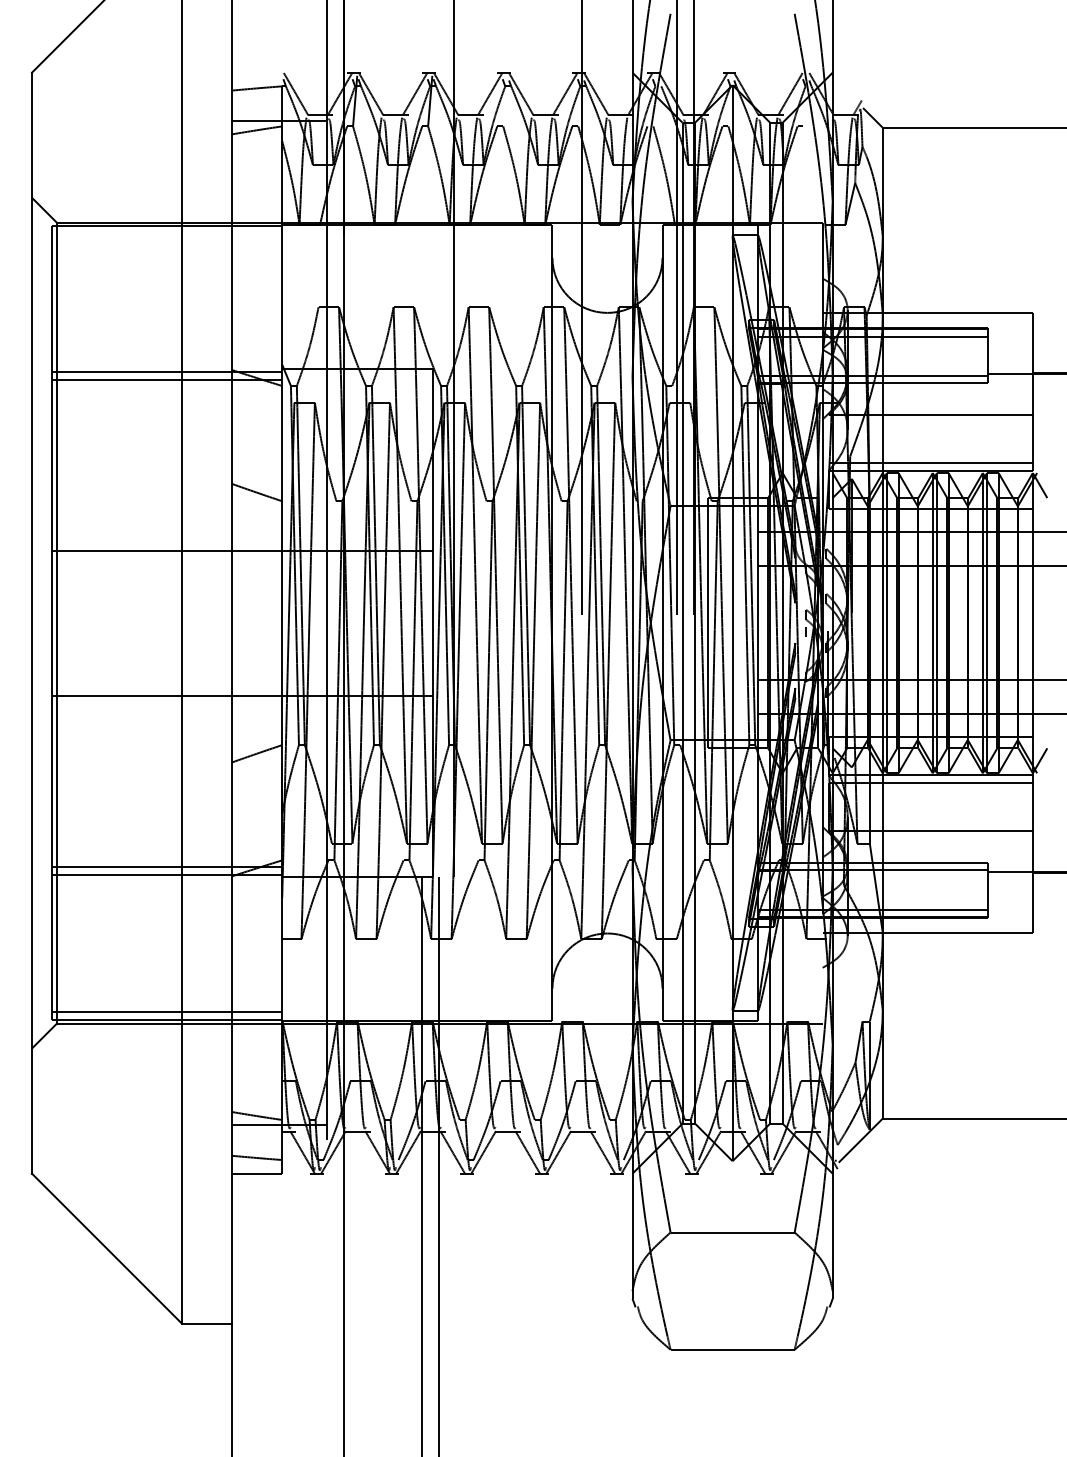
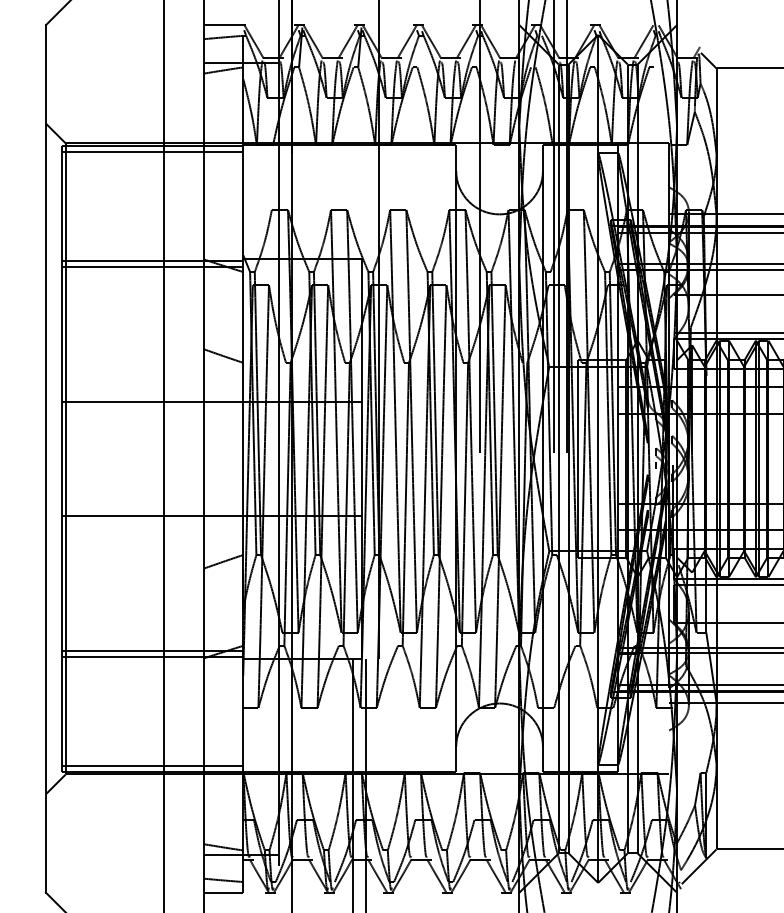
line: (258, 72) -> (224, 24), added
line: (167, 234) -> (152, 152), added

